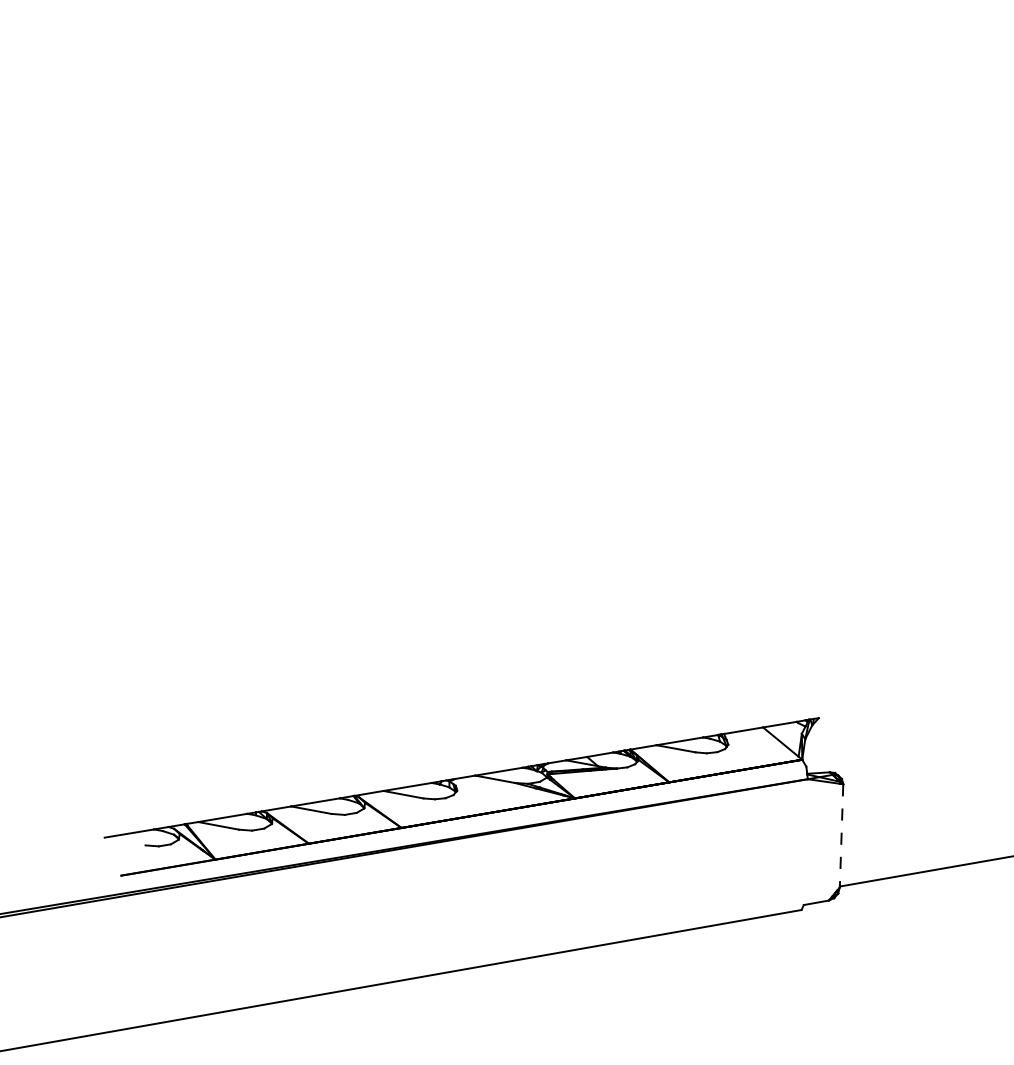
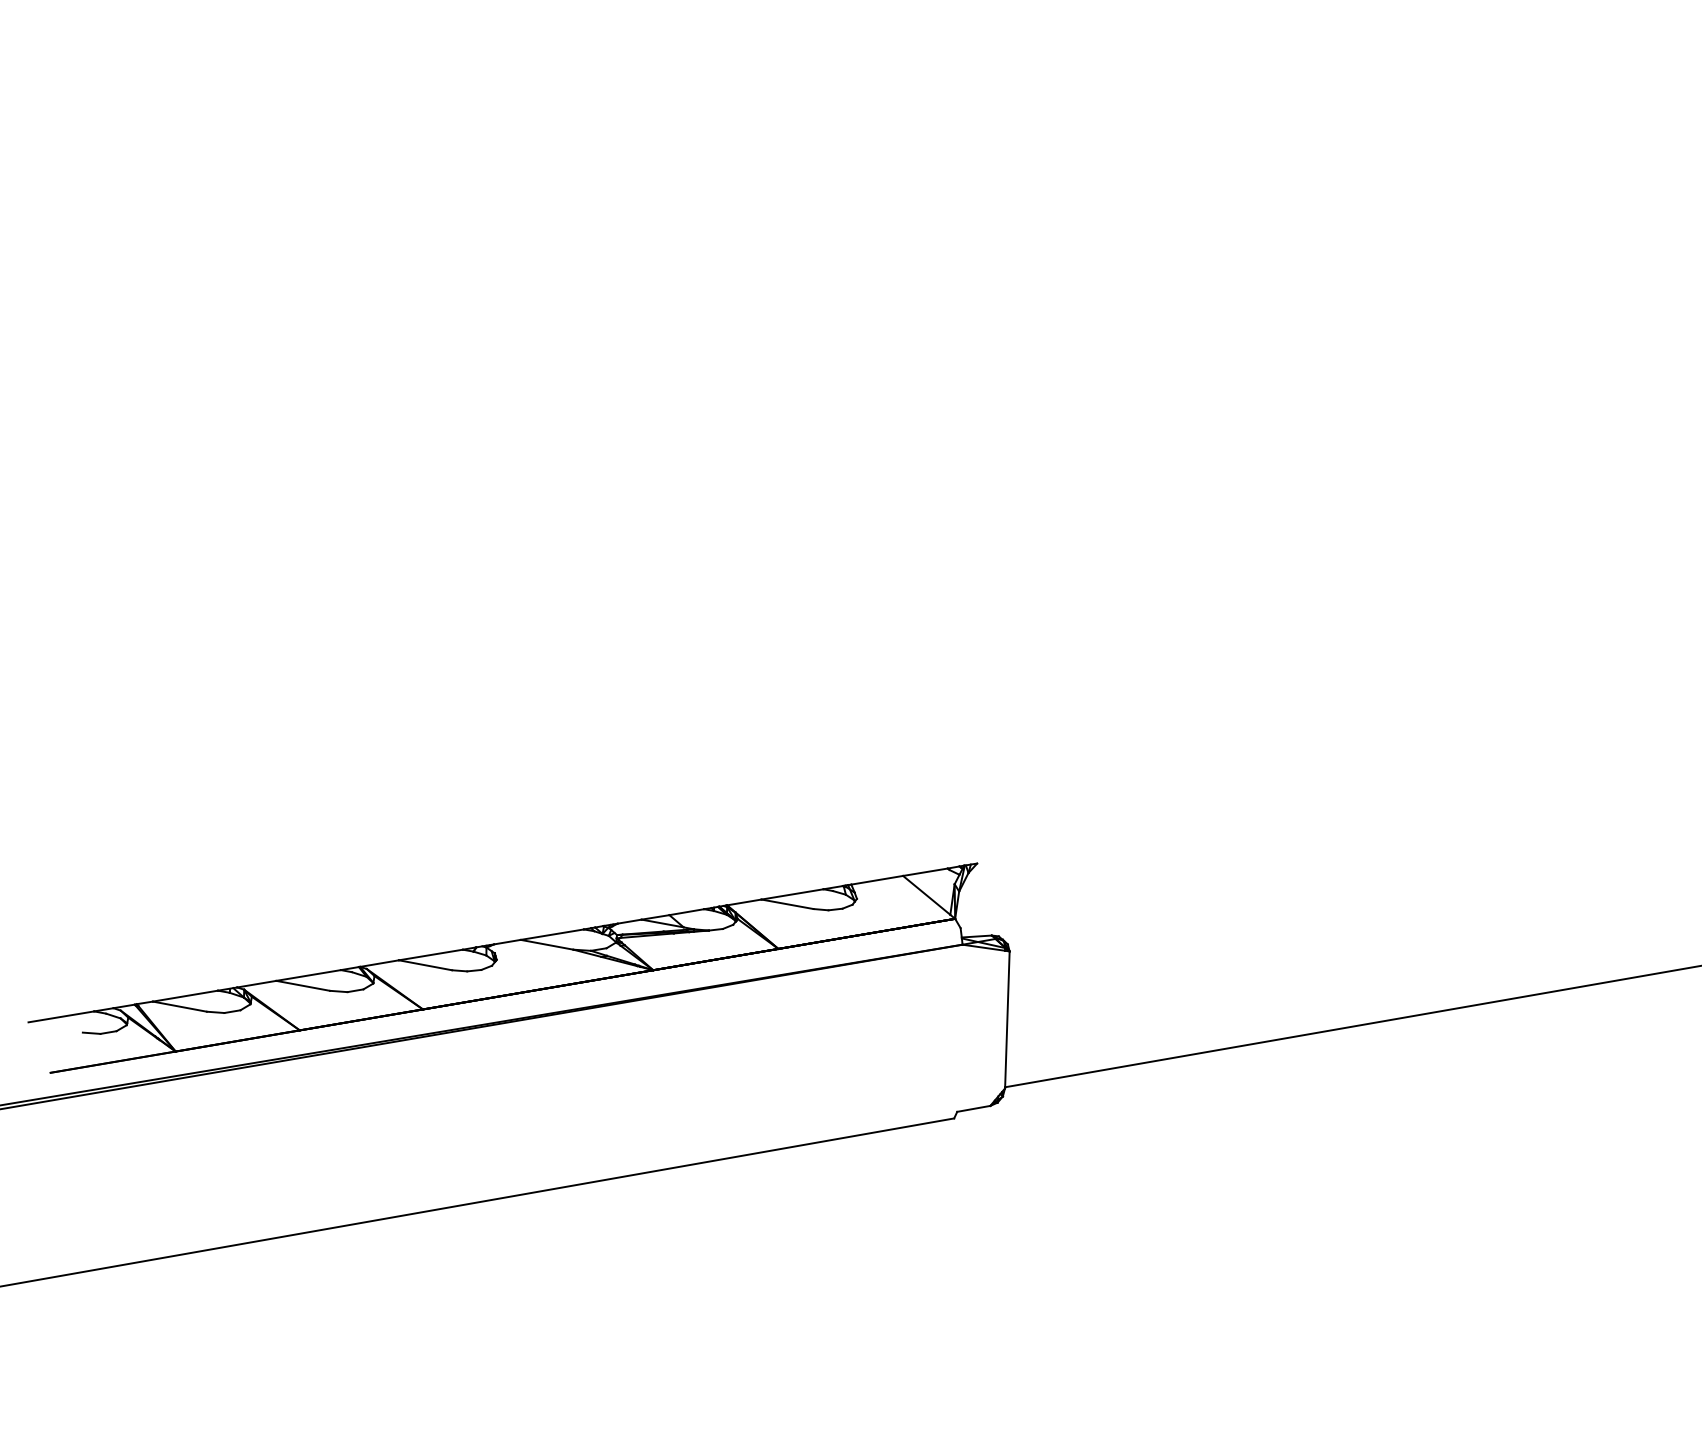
line: (841, 835) -> (1007, 1019), dashed -> solid

